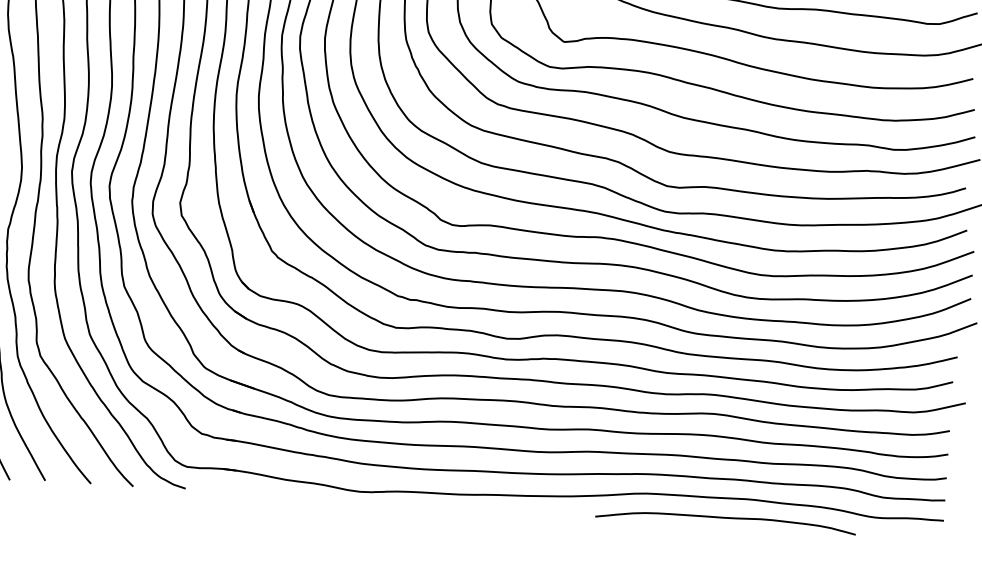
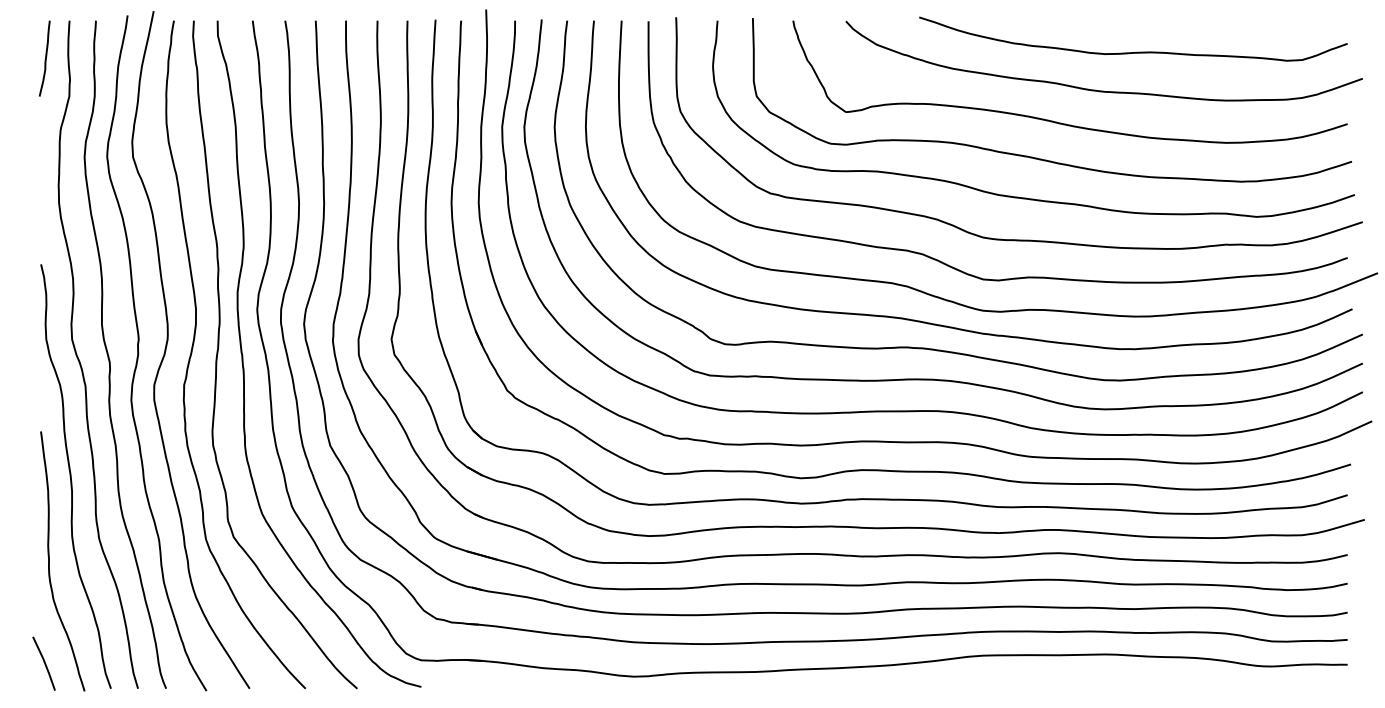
curve: (725, 518) -> (1081, 679), removed

